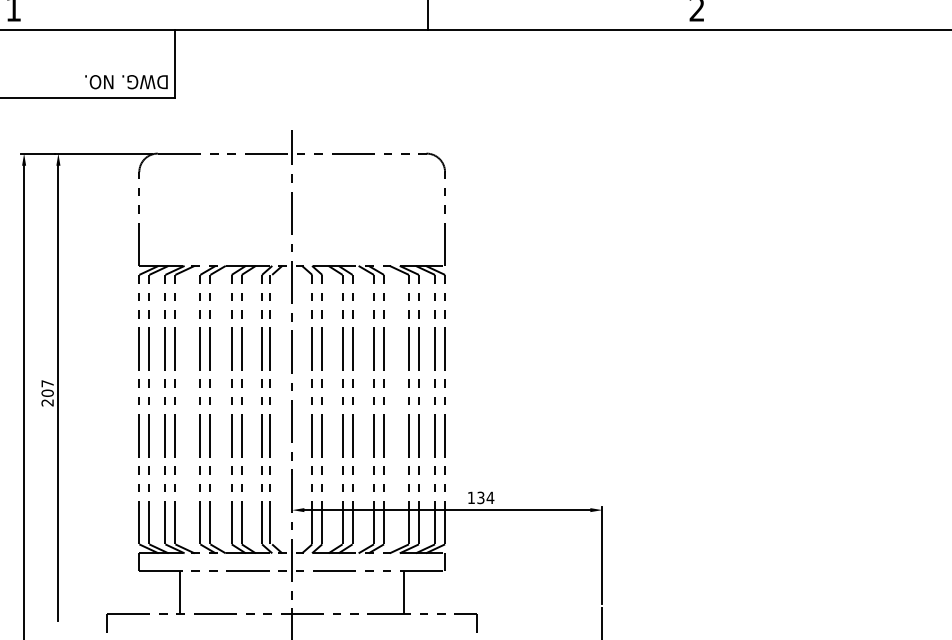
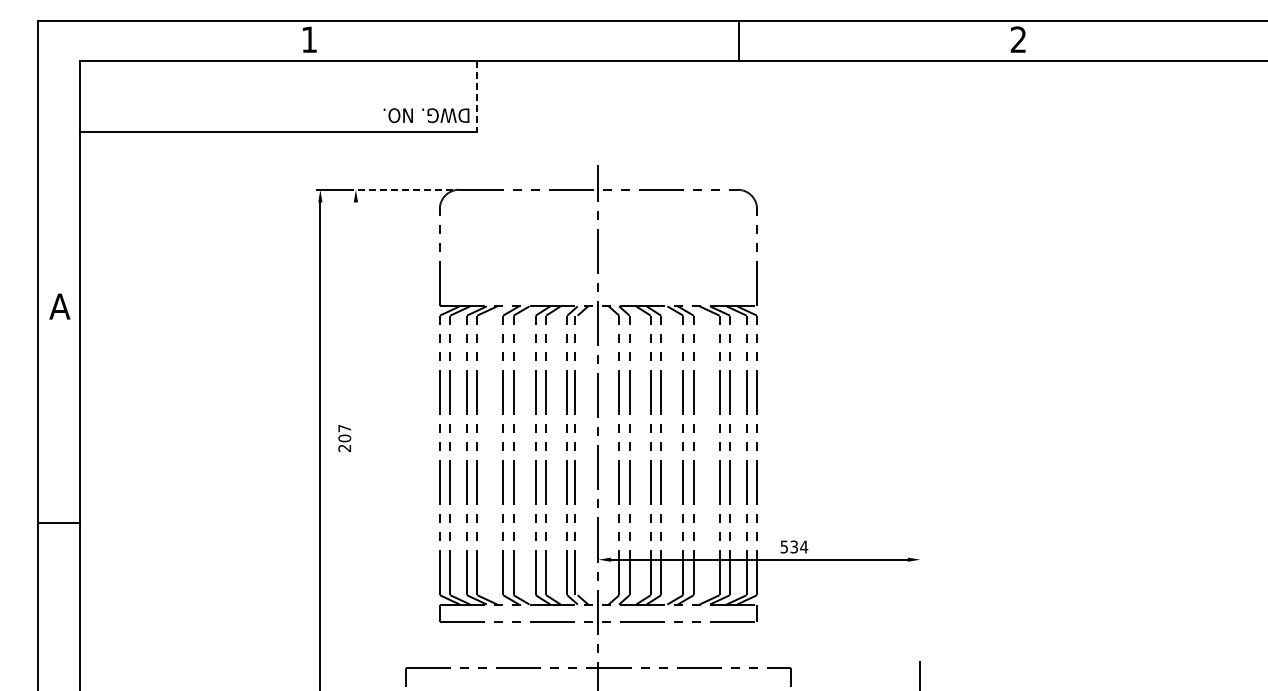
line: (174, 64) -> (476, 97), solid -> dashed
line: (103, 153) -> (402, 189), solid -> dashed
line: (58, 393) -> (355, 438), removed
text: (470, 497) -> (783, 546), 134 -> 534
line: (602, 555) -> (920, 606), removed
line: (179, 591) -> (481, 644), removed
line: (404, 591) -> (714, 644), removed

